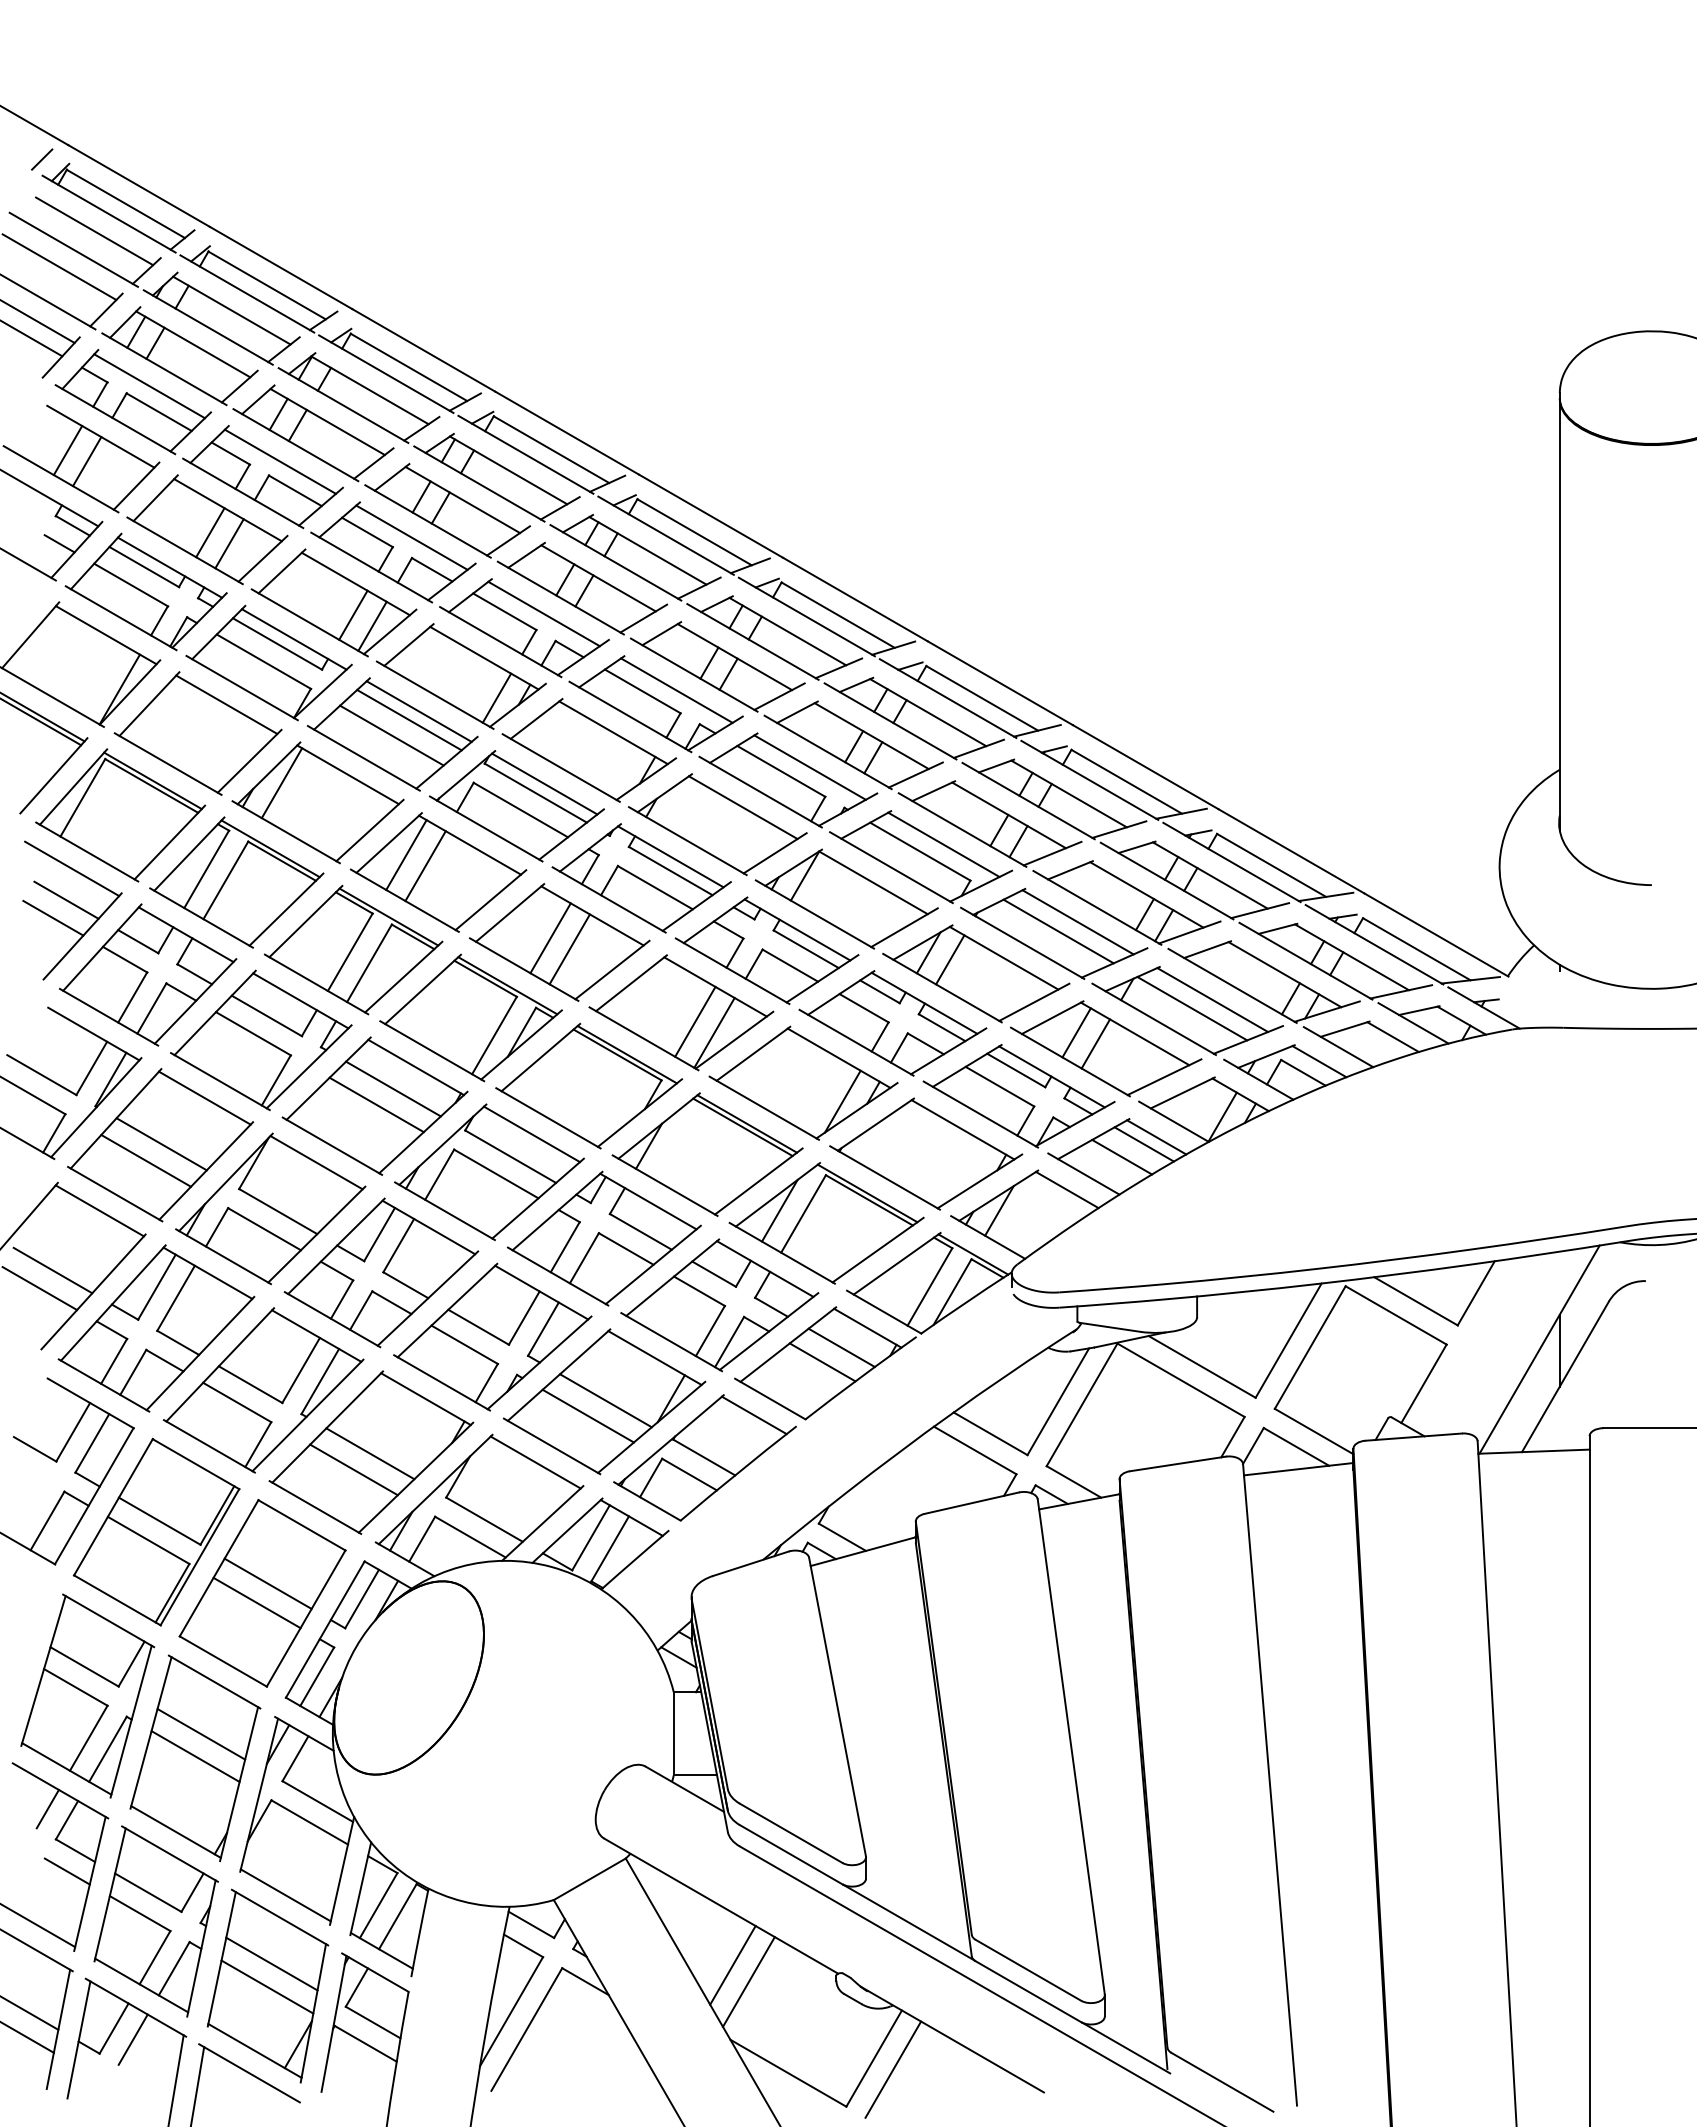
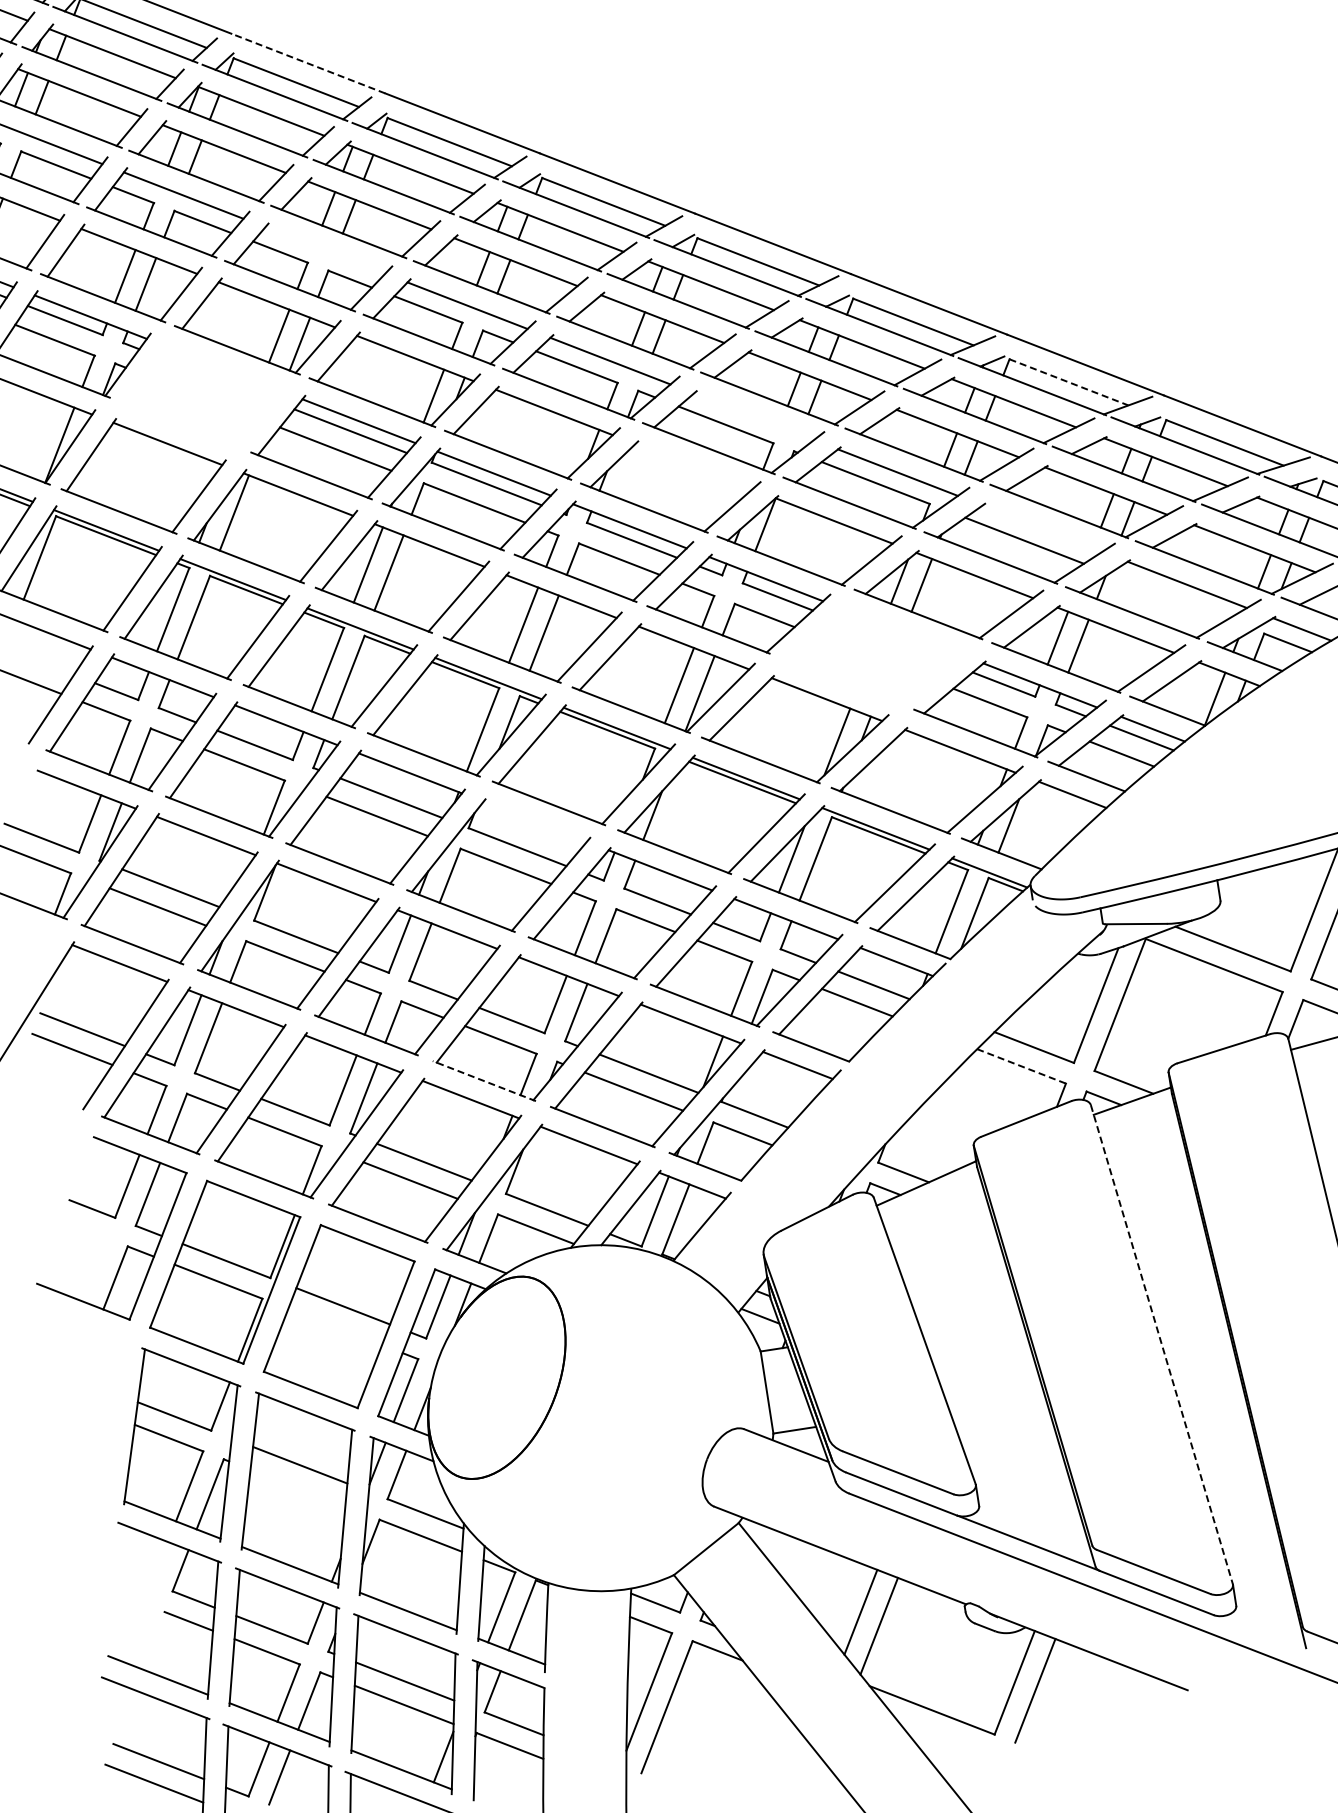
line: (423, 350) -> (308, 63), solid -> dashed
line: (411, 537) -> (324, 250), removed
part: (268, 662) -> (202, 395), removed
line: (809, 767) -> (753, 416), removed
line: (1126, 781) -> (1068, 382), solid -> dashed
line: (742, 807) -> (693, 466), removed
line: (66, 899) -> (39, 660), removed
line: (1077, 922) -> (1041, 528), removed
line: (1192, 1008) -> (1168, 596), removed
part: (892, 1023) -> (874, 657), removed
line: (532, 1134) -> (535, 821), removed
line: (441, 1382) -> (483, 1080), solid -> dashed
line: (975, 1450) -> (1021, 1066), solid -> dashed
line: (256, 1602) -> (334, 1326), removed
line: (1071, 1746) -> (1162, 1344), solid -> dashed
line: (195, 1756) -> (297, 1488), removed
line: (47, 1808) -> (159, 1562), removed
line: (1126, 2047) -> (1262, 1633), removed

